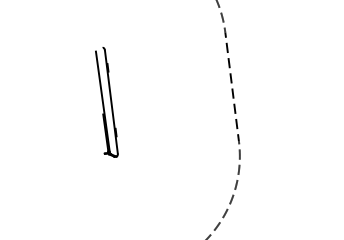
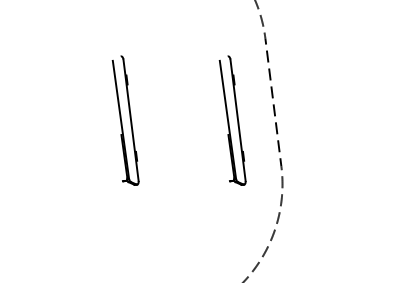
part: (197, 102) -> (232, 120), added

